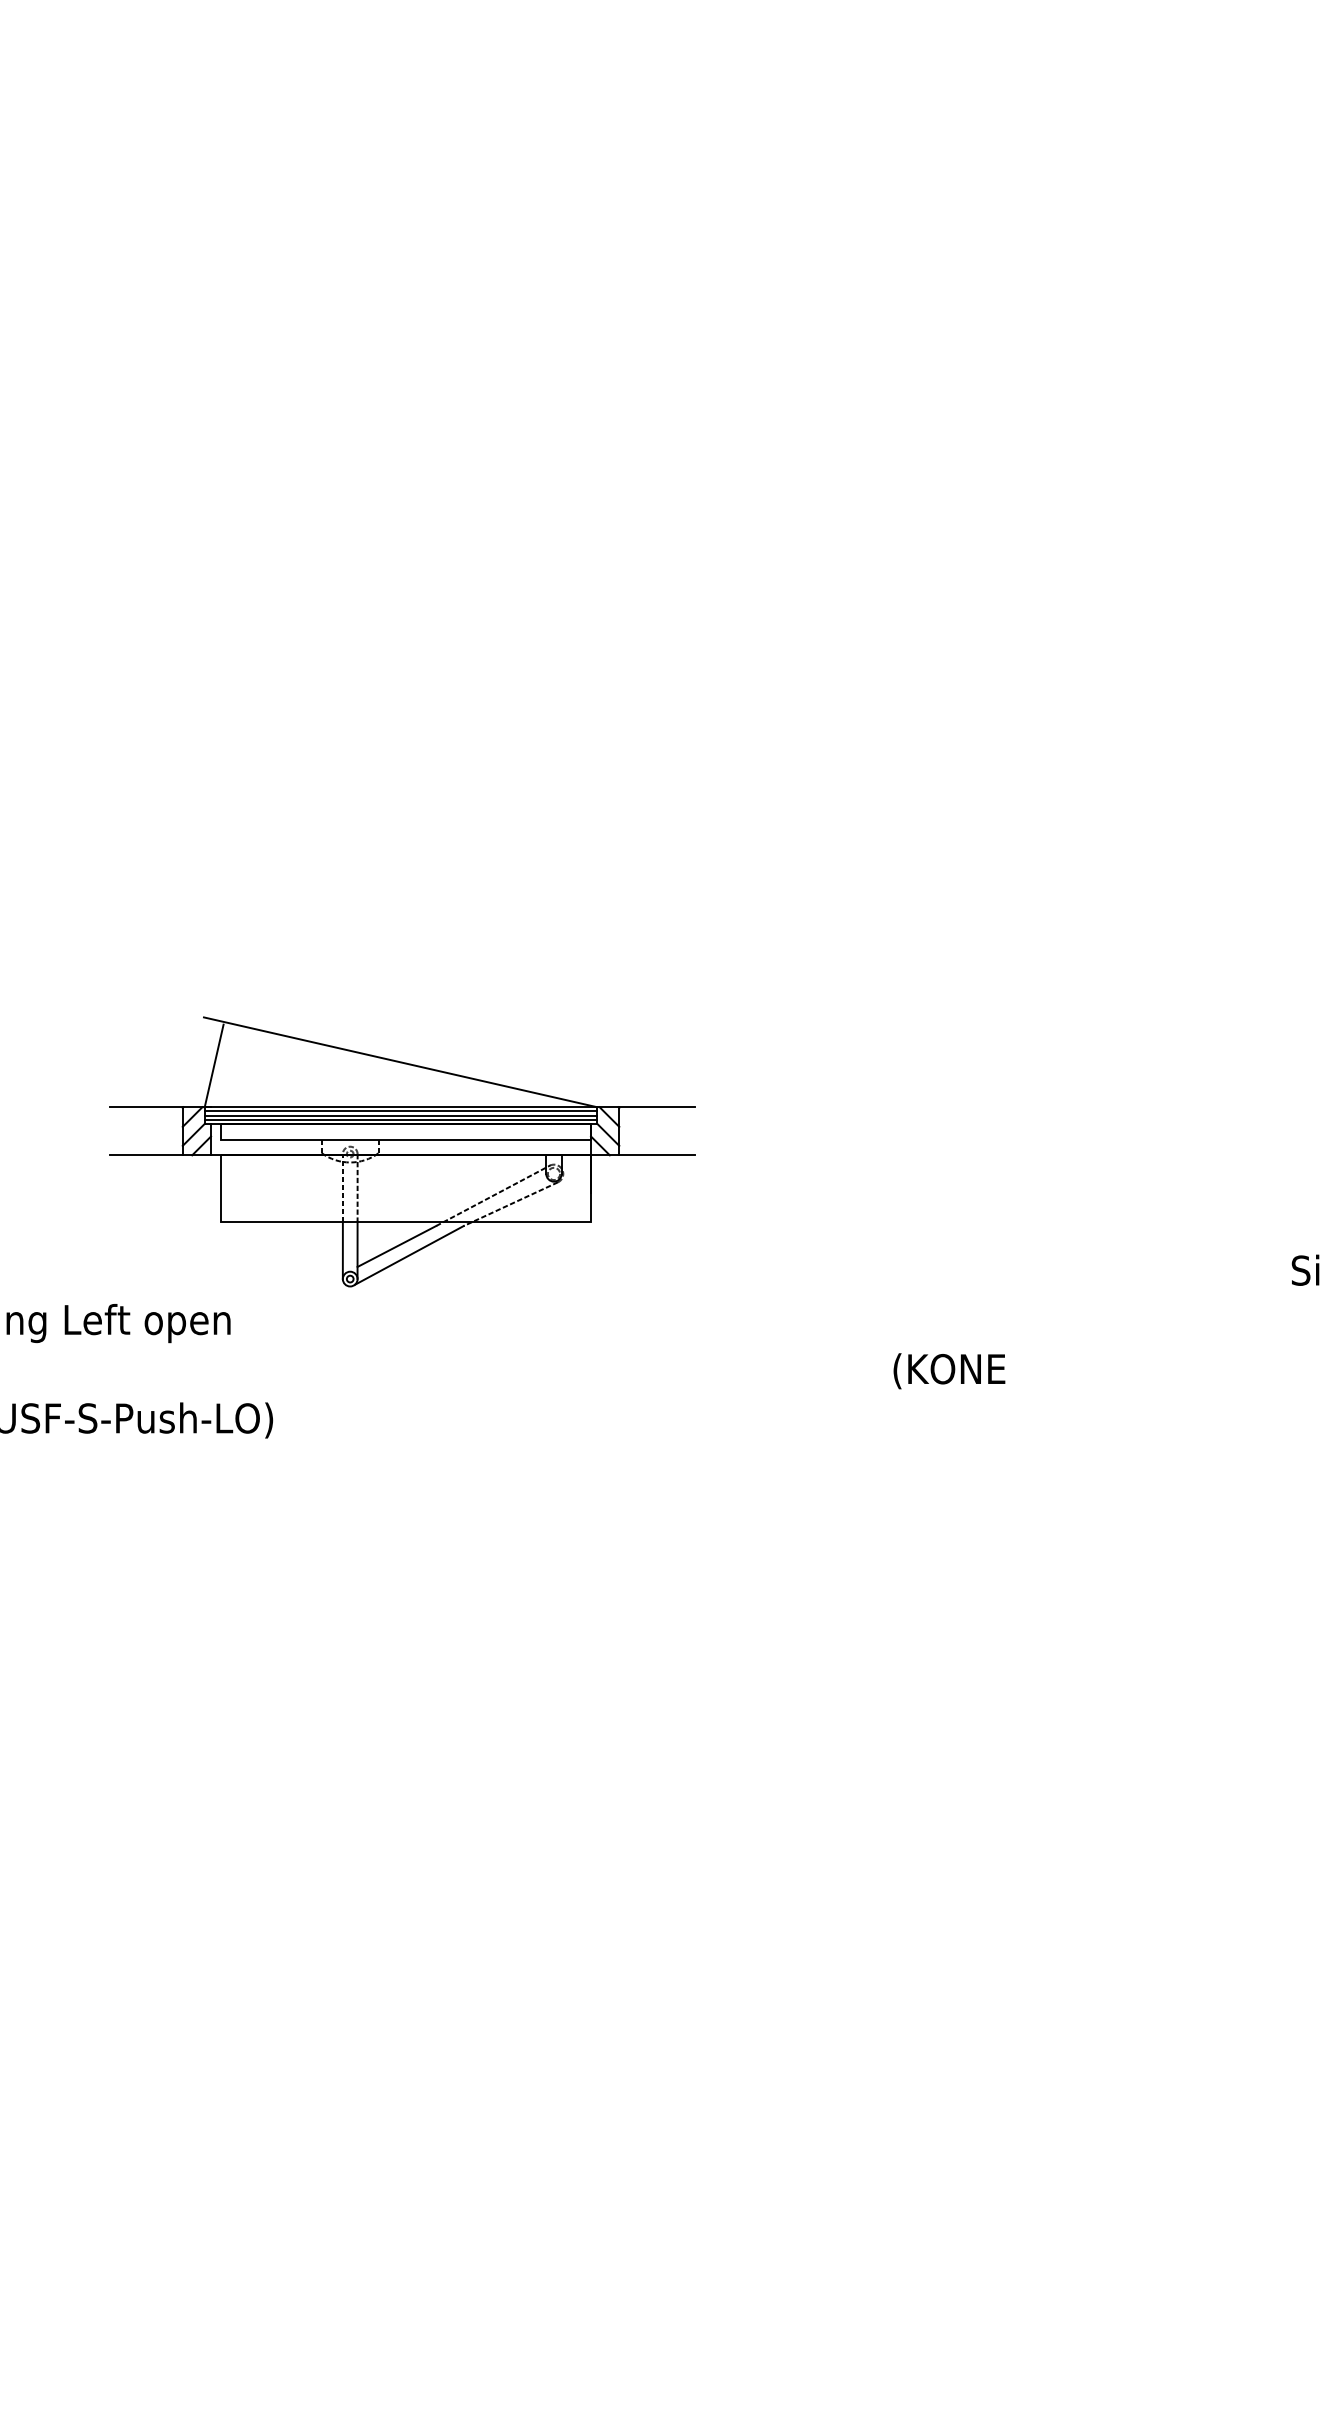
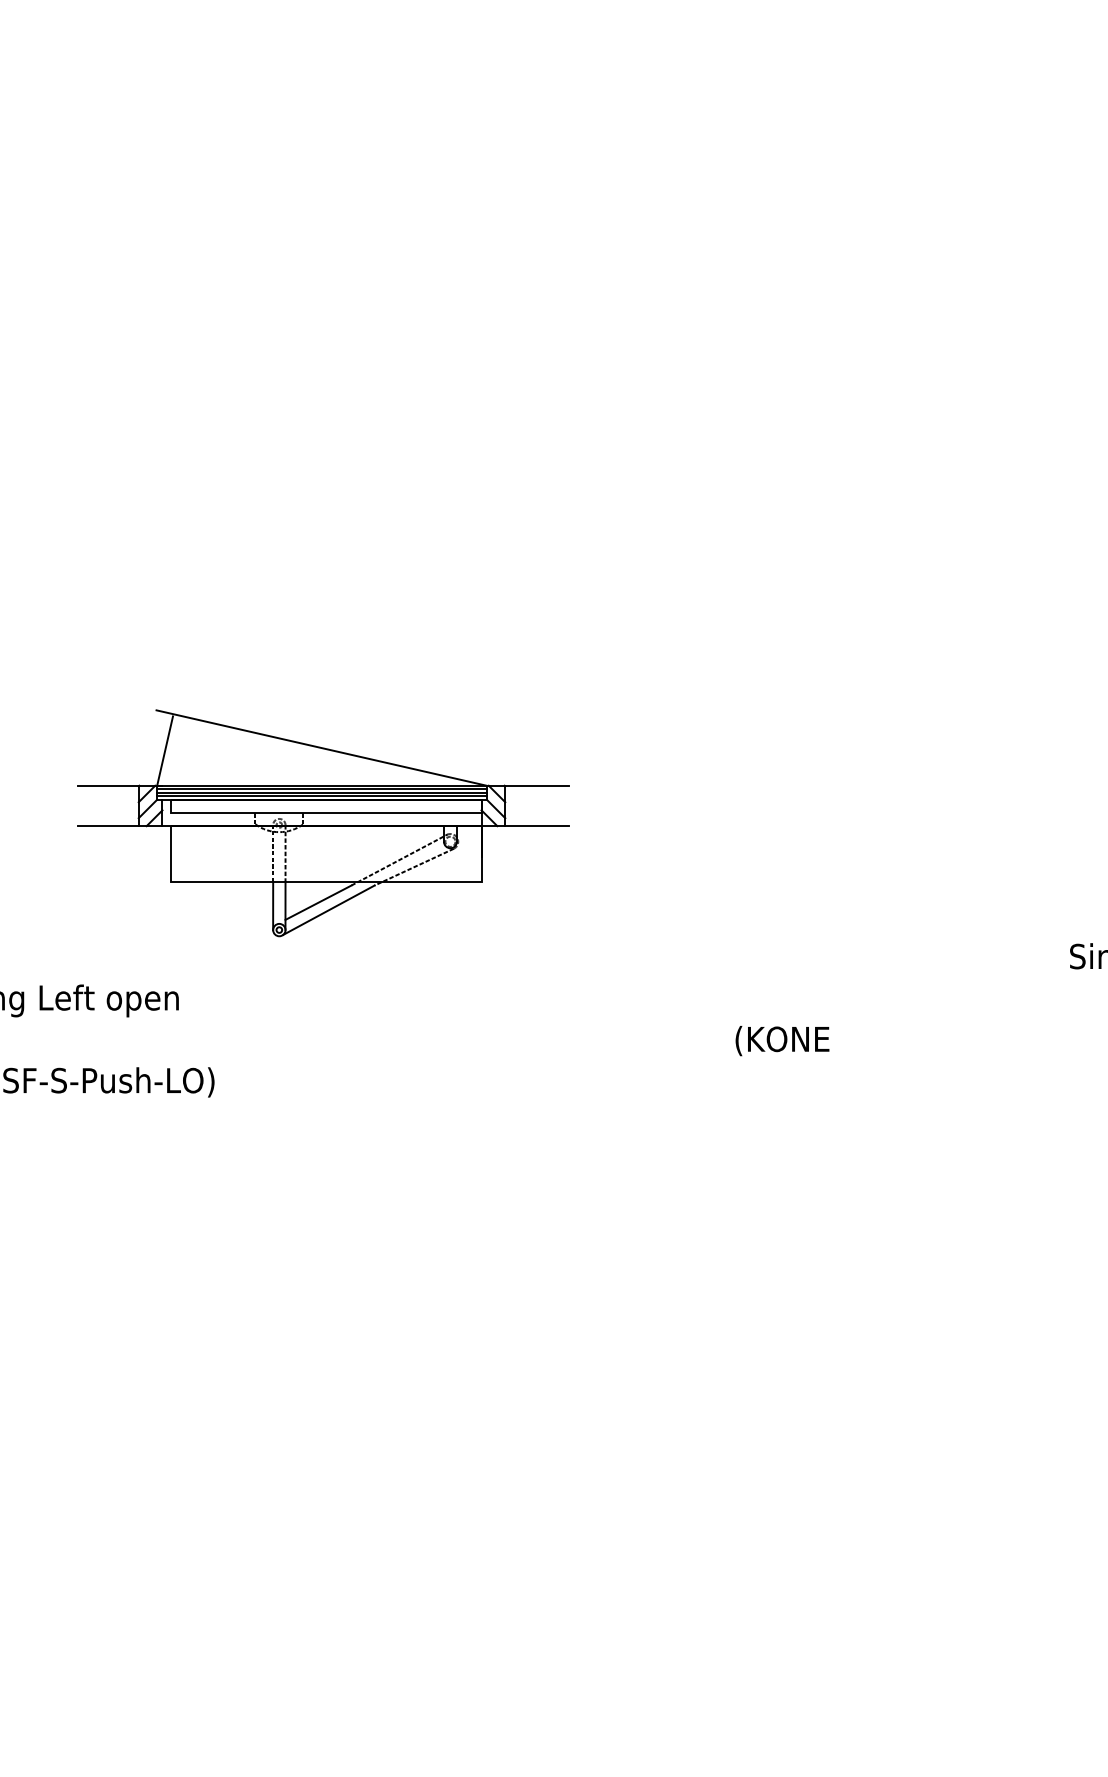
part: (402, 1151) -> (323, 822), moved

